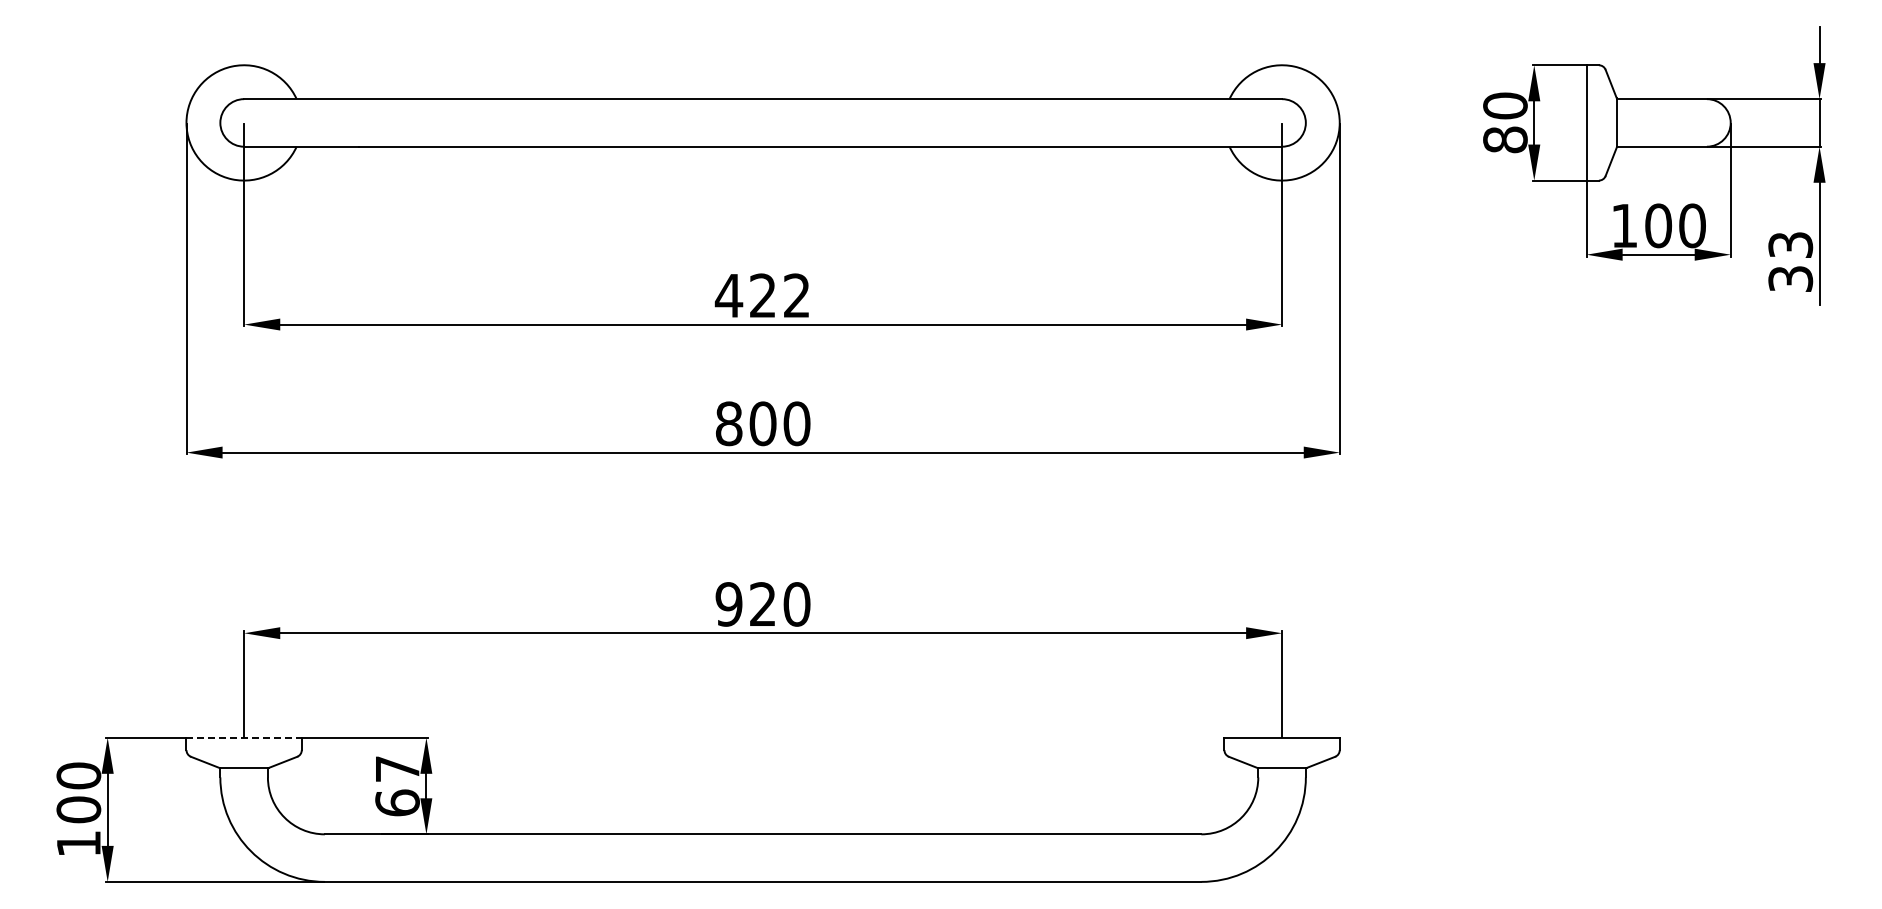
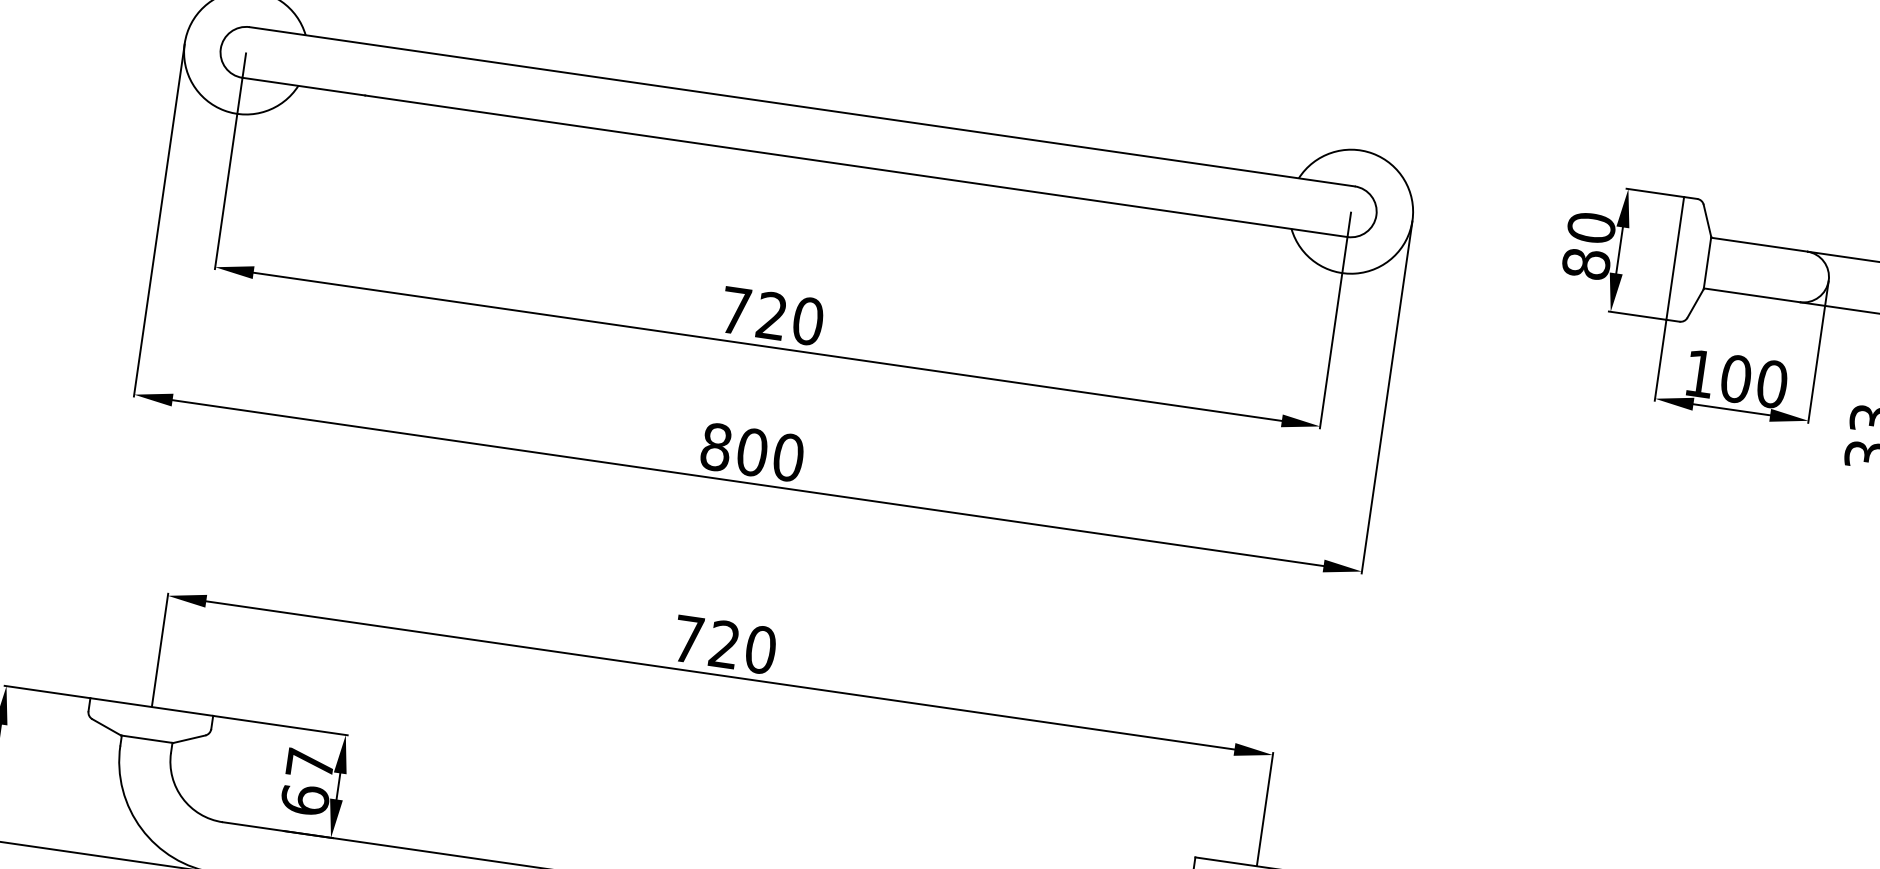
text: (762, 295) -> (771, 315), 422 -> 720
text: (728, 604) -> (687, 639), 920 -> 720
line: (244, 737) -> (152, 706), dashed -> solid

